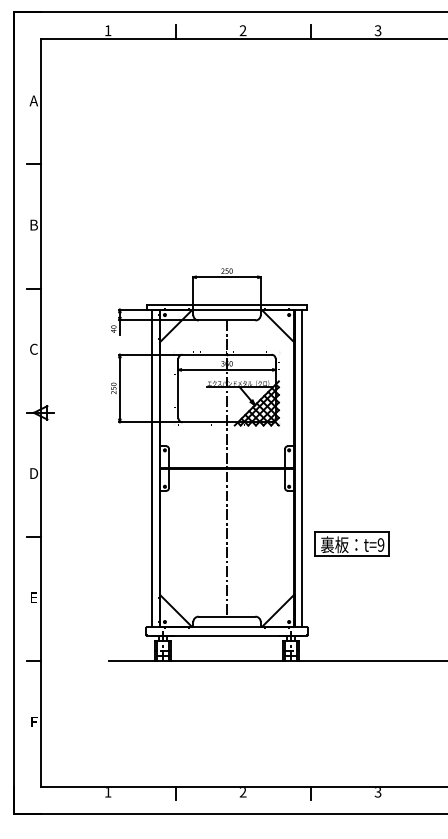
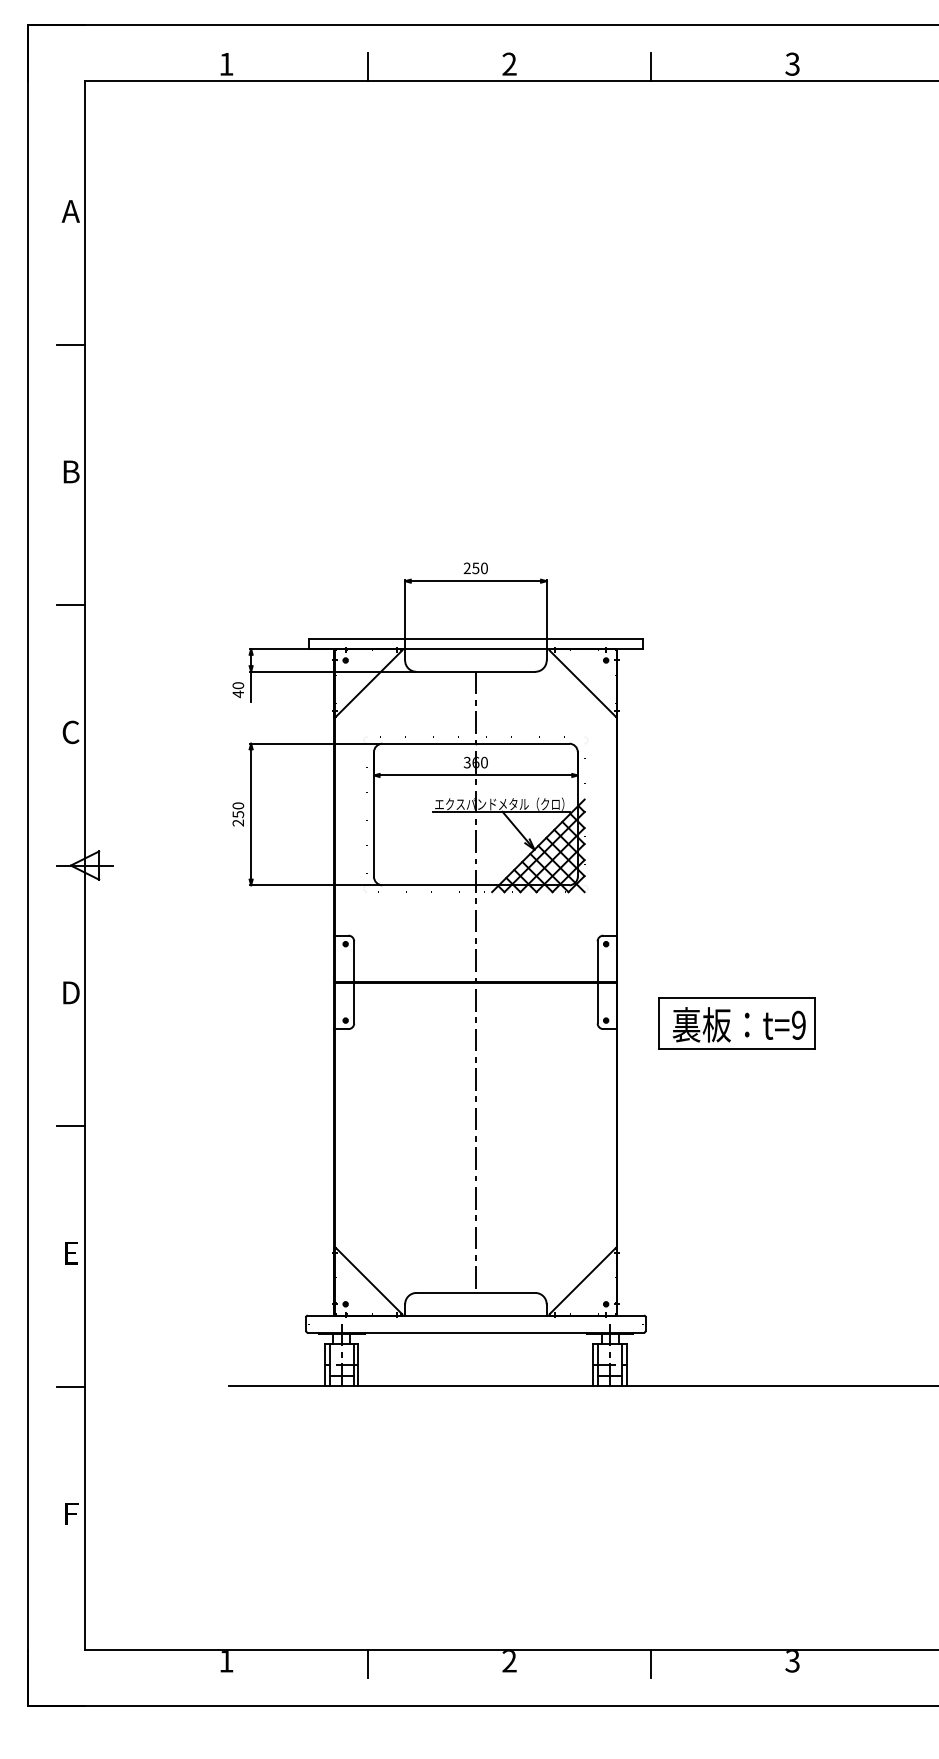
line: (152, 468) -> (319, 982), removed
line: (301, 468) -> (632, 982), removed
part: (351, 543) -> (736, 1022), moved

